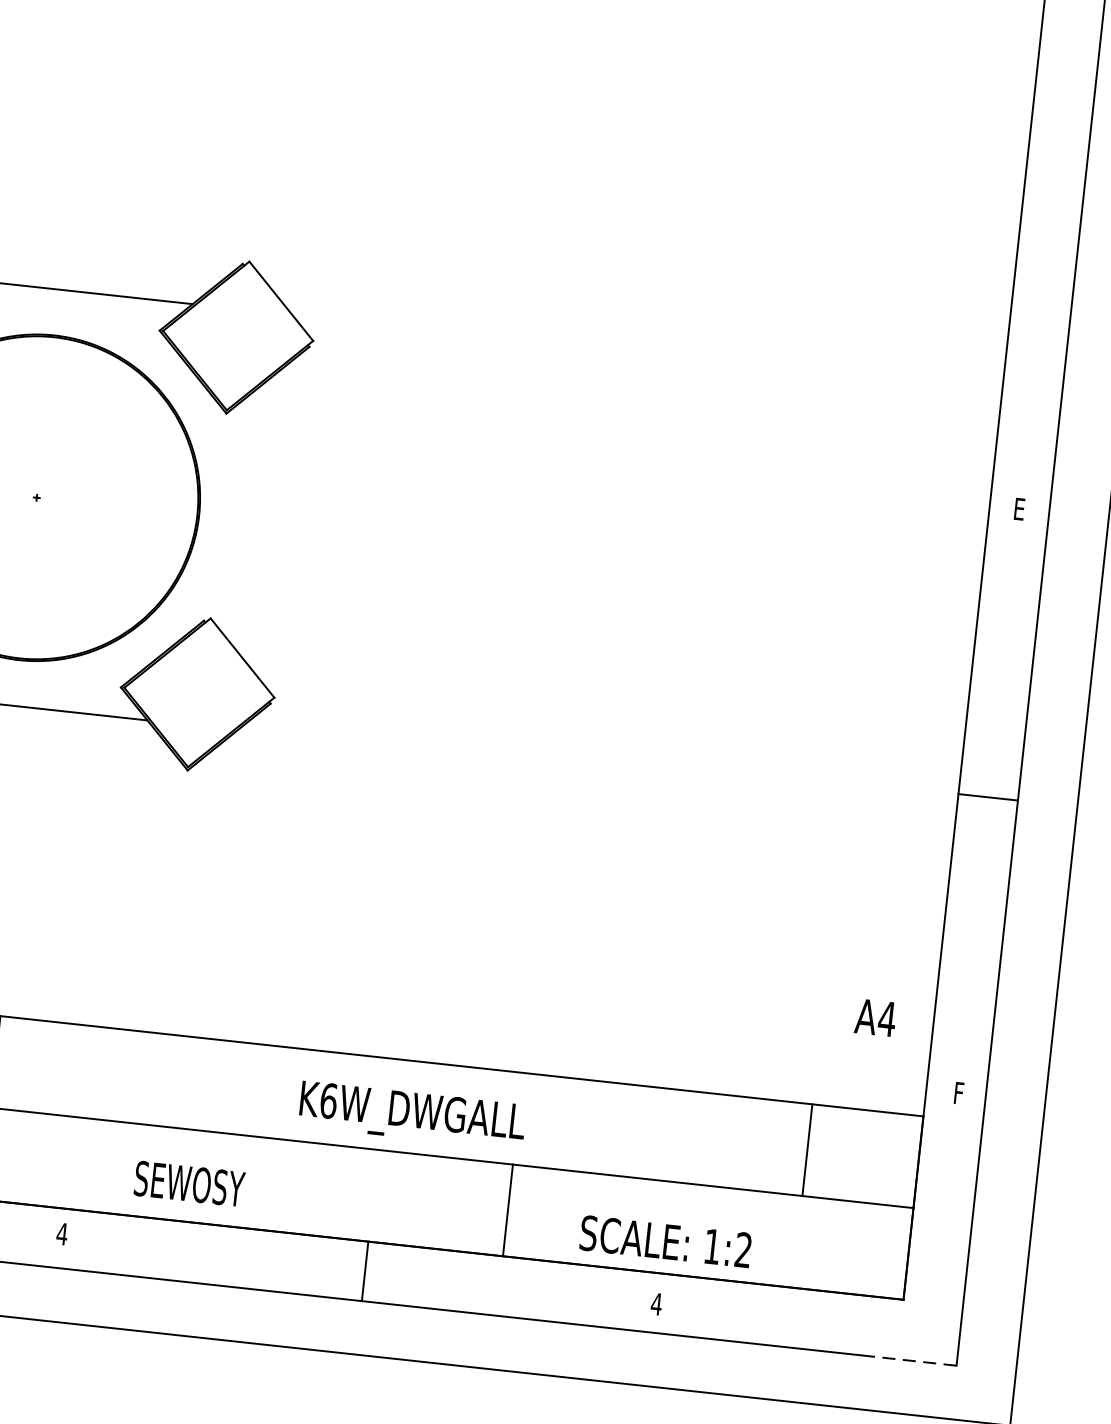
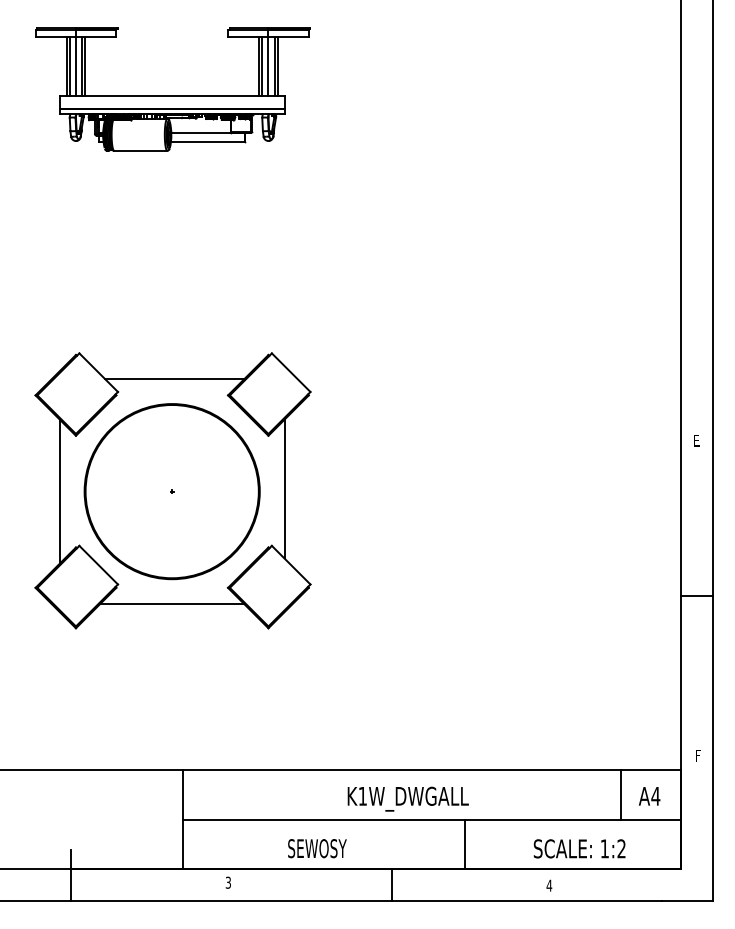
line: (245, 514) -> (284, 488), added
text: (875, 1018) -> (649, 796), moved
text: (328, 1099) -> (362, 795), K6W_DWGALL -> K1W_DWGALL
text: (189, 1183) -> (317, 848), moved
text: (62, 1233) -> (228, 882), 4 -> 3
text: (665, 1241) -> (579, 848), moved
line: (909, 1361) -> (687, 901), dashed -> solid

